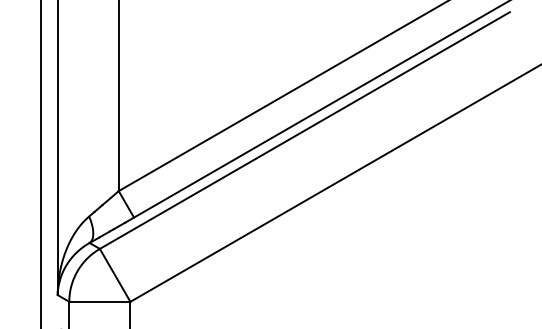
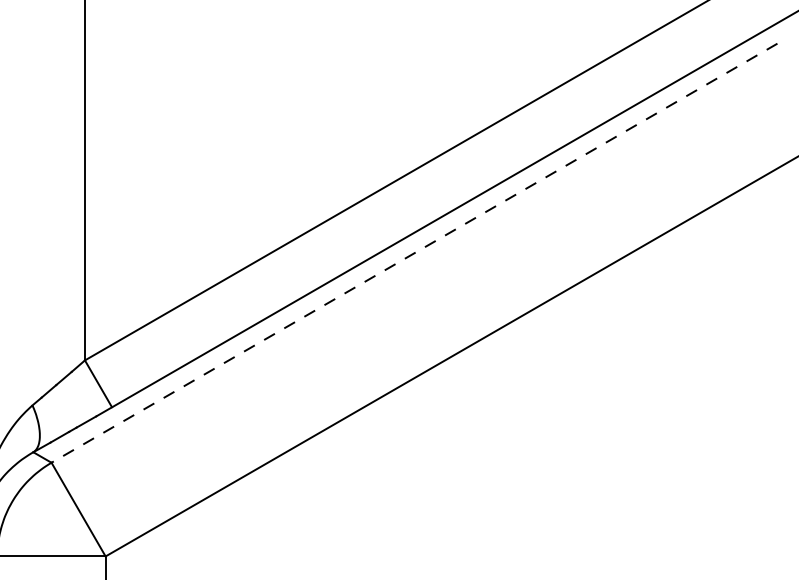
line: (304, 130) -> (413, 253), solid -> dashed

